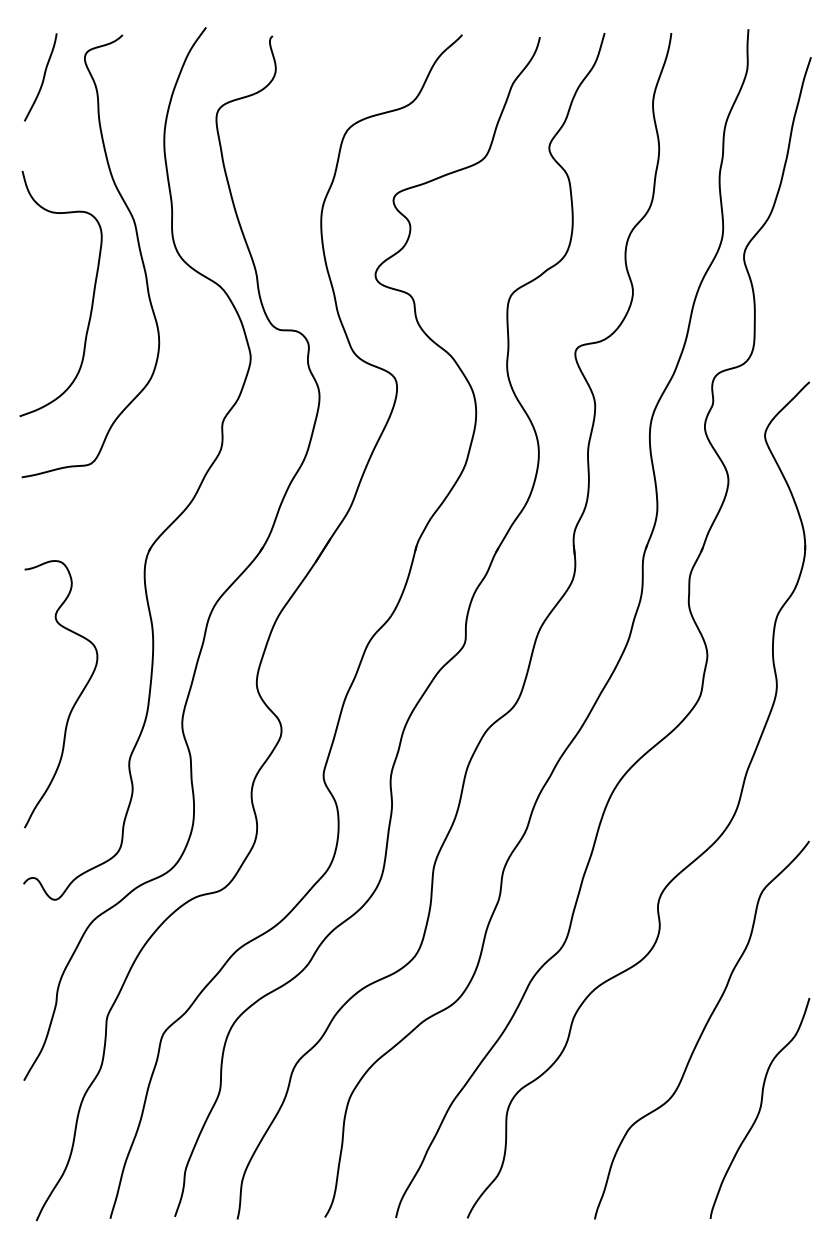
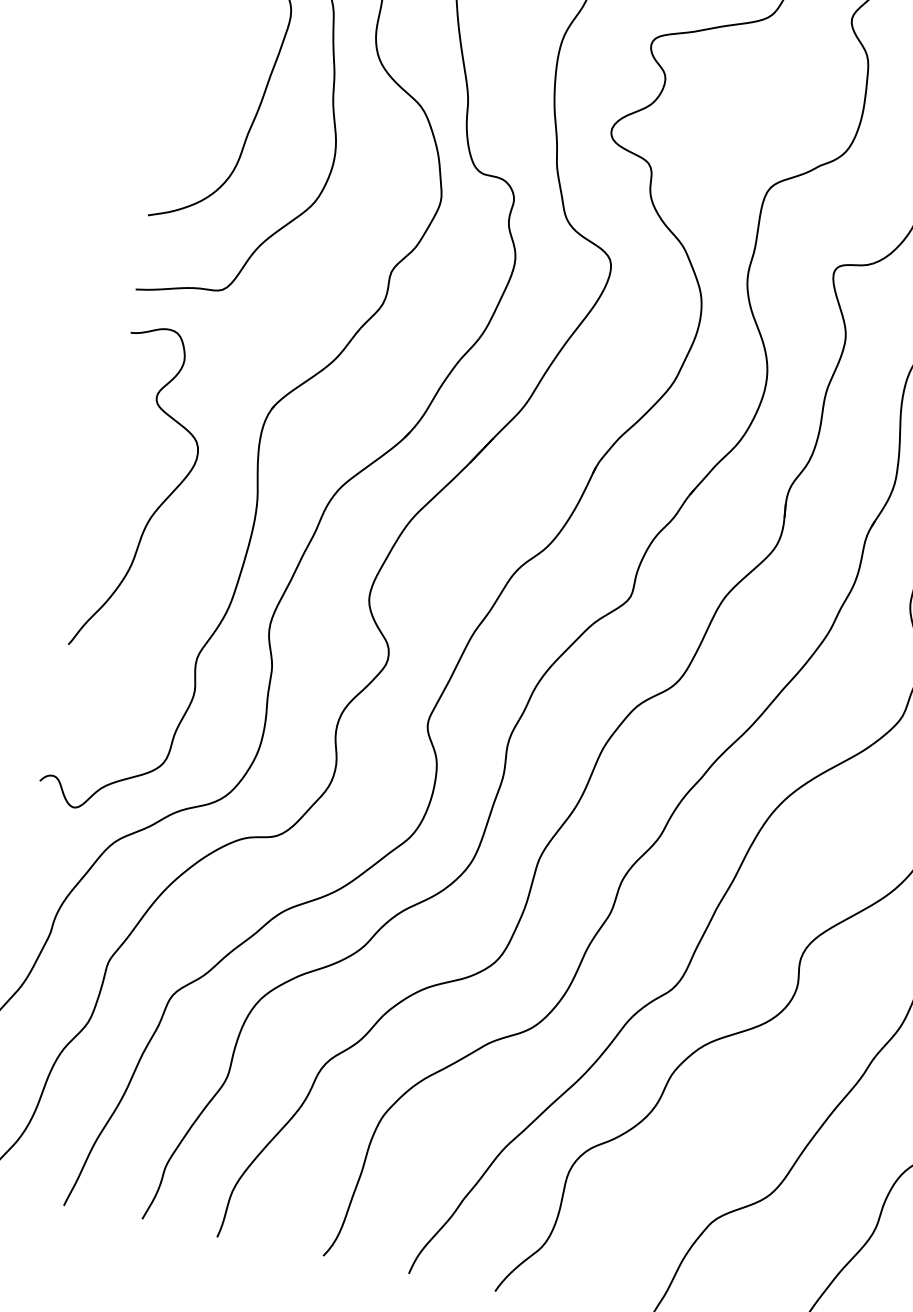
curve: (74, 702) -> (158, 505), moved

